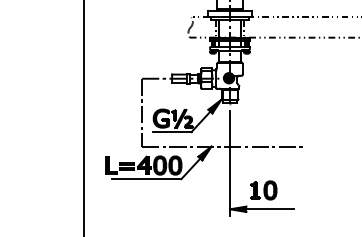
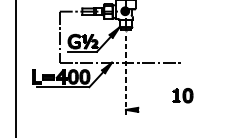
line: (230, 163) -> (126, 75), solid -> dashed
part: (263, 190) -> (182, 95), moved
line: (269, 209) -> (155, 110), removed

